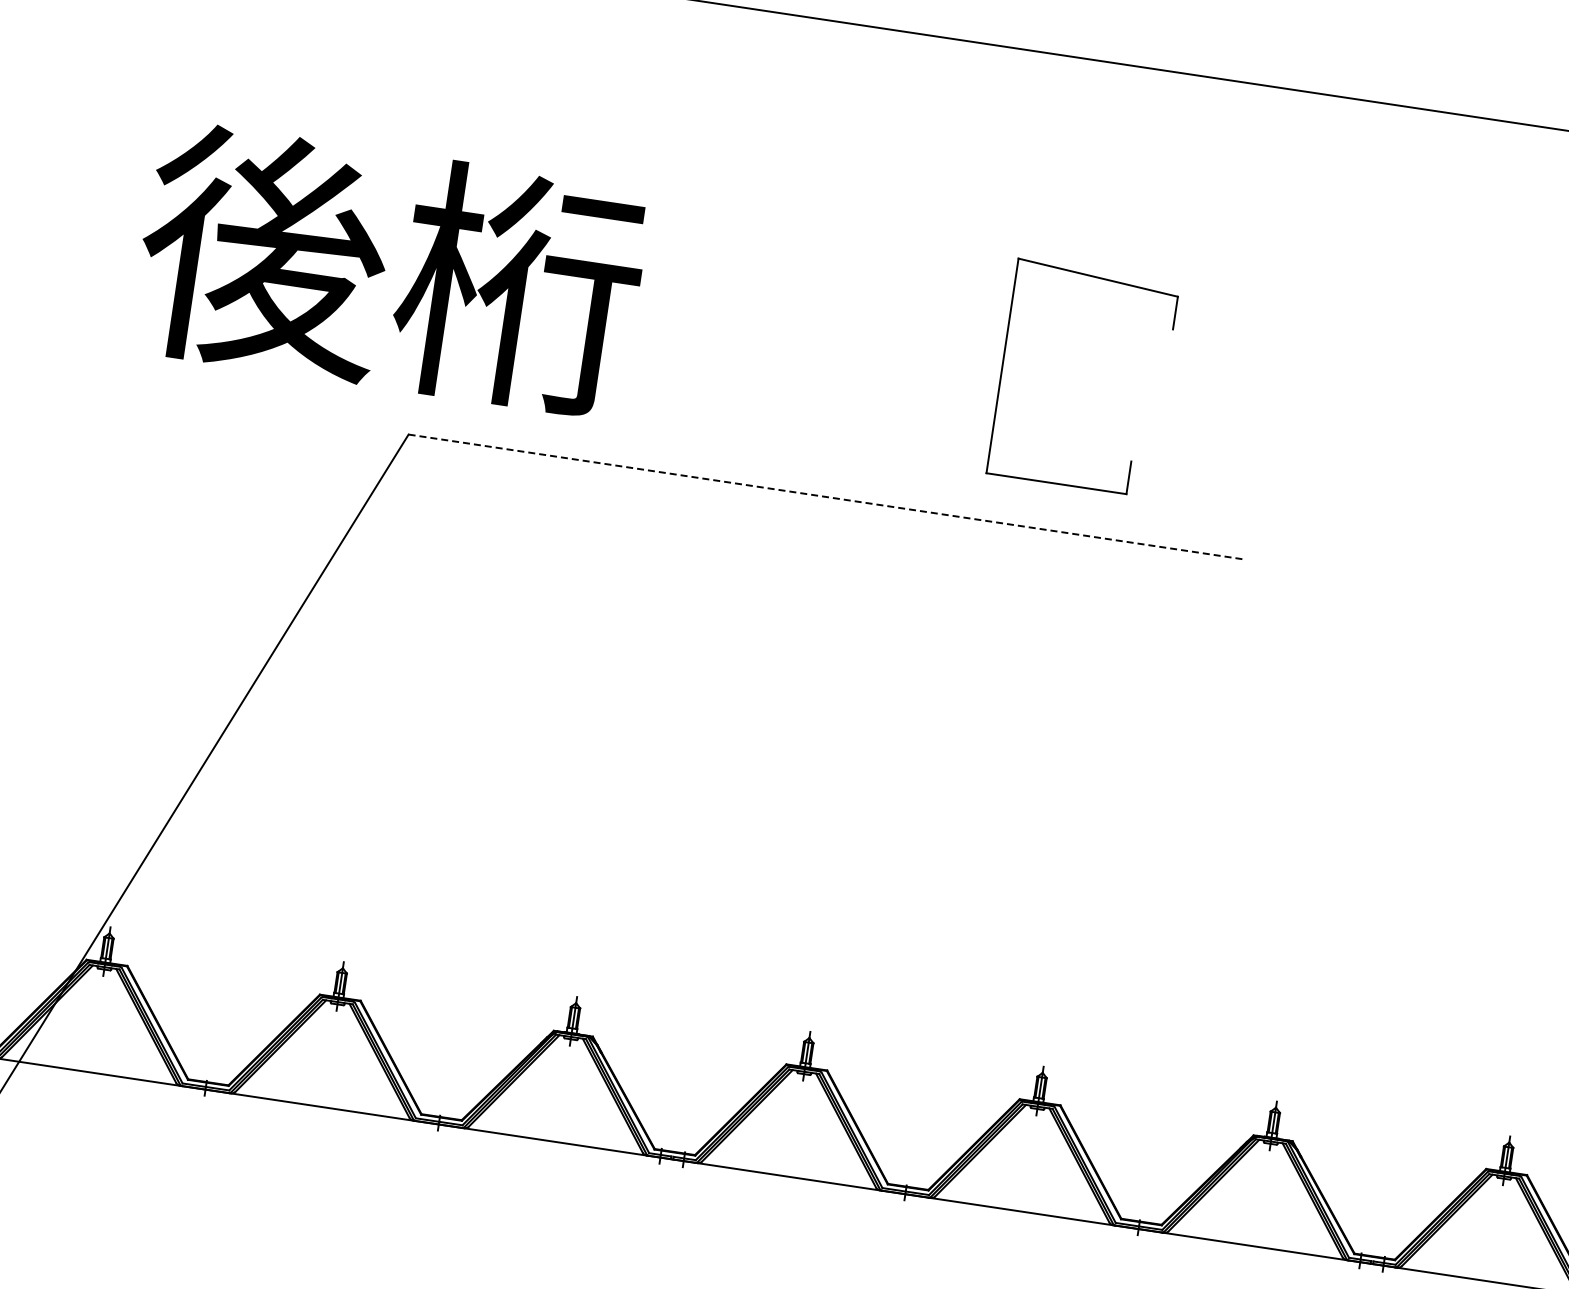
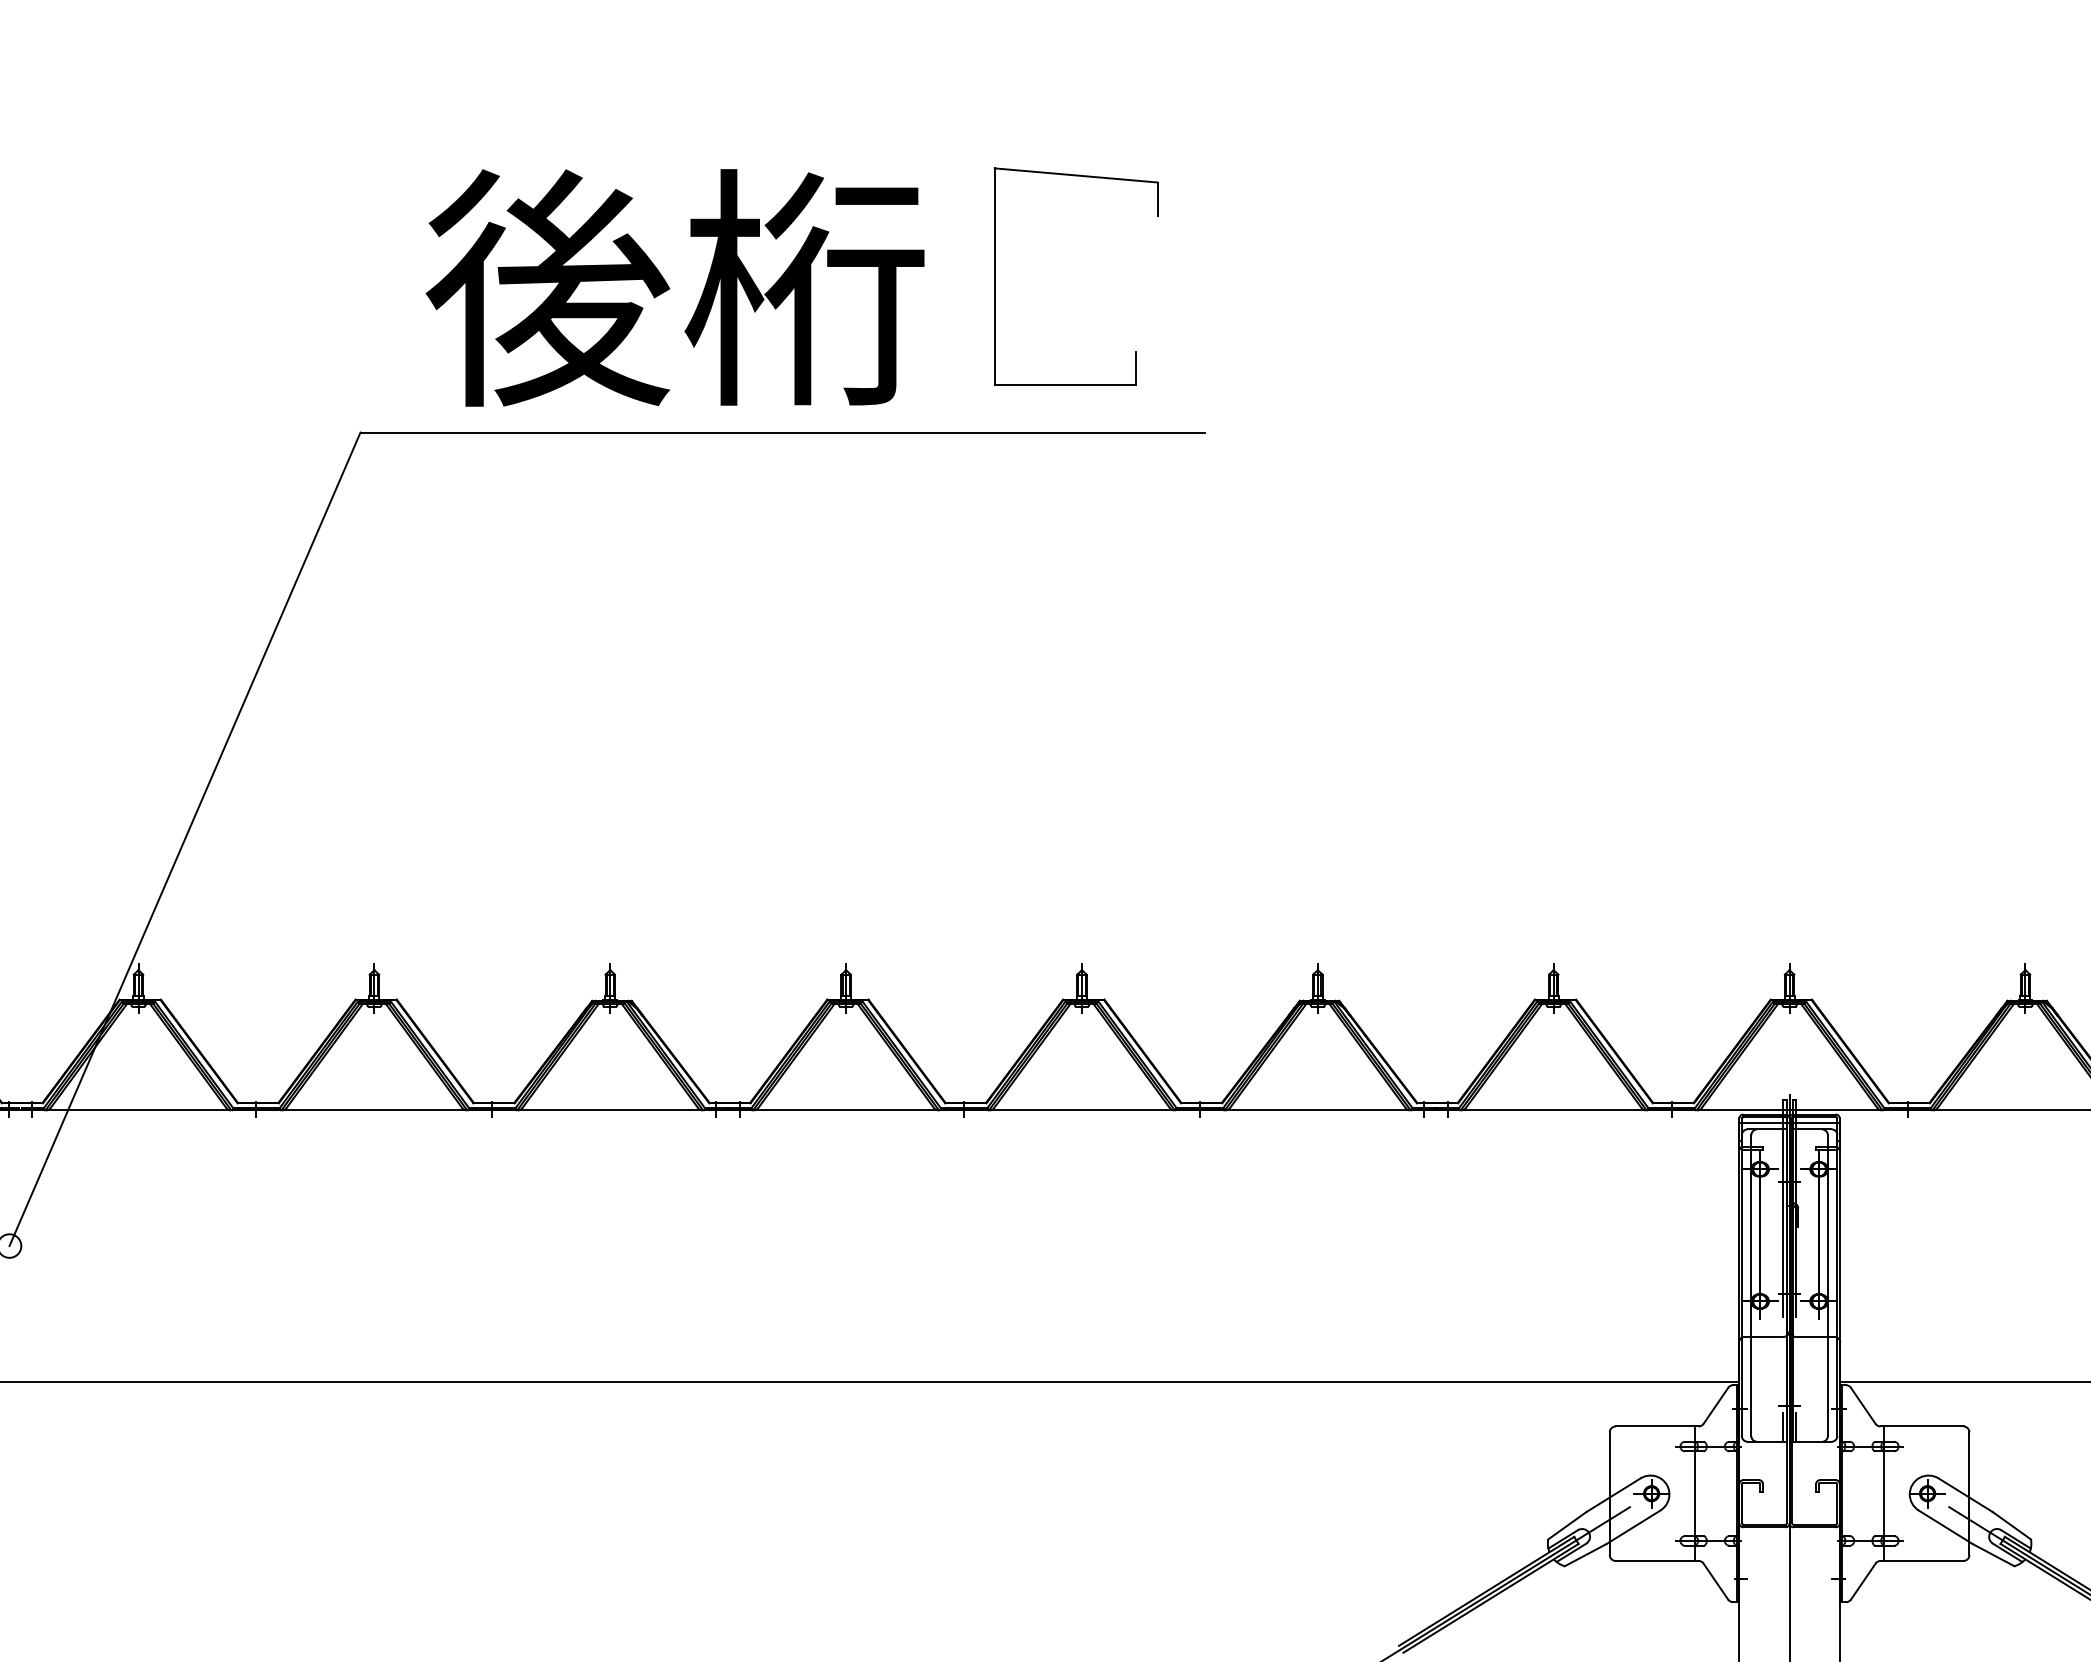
text: (389, 269) -> (674, 287), moved
part: (1003, 365) -> (995, 276), moved
line: (826, 497) -> (783, 432), dashed -> solid

